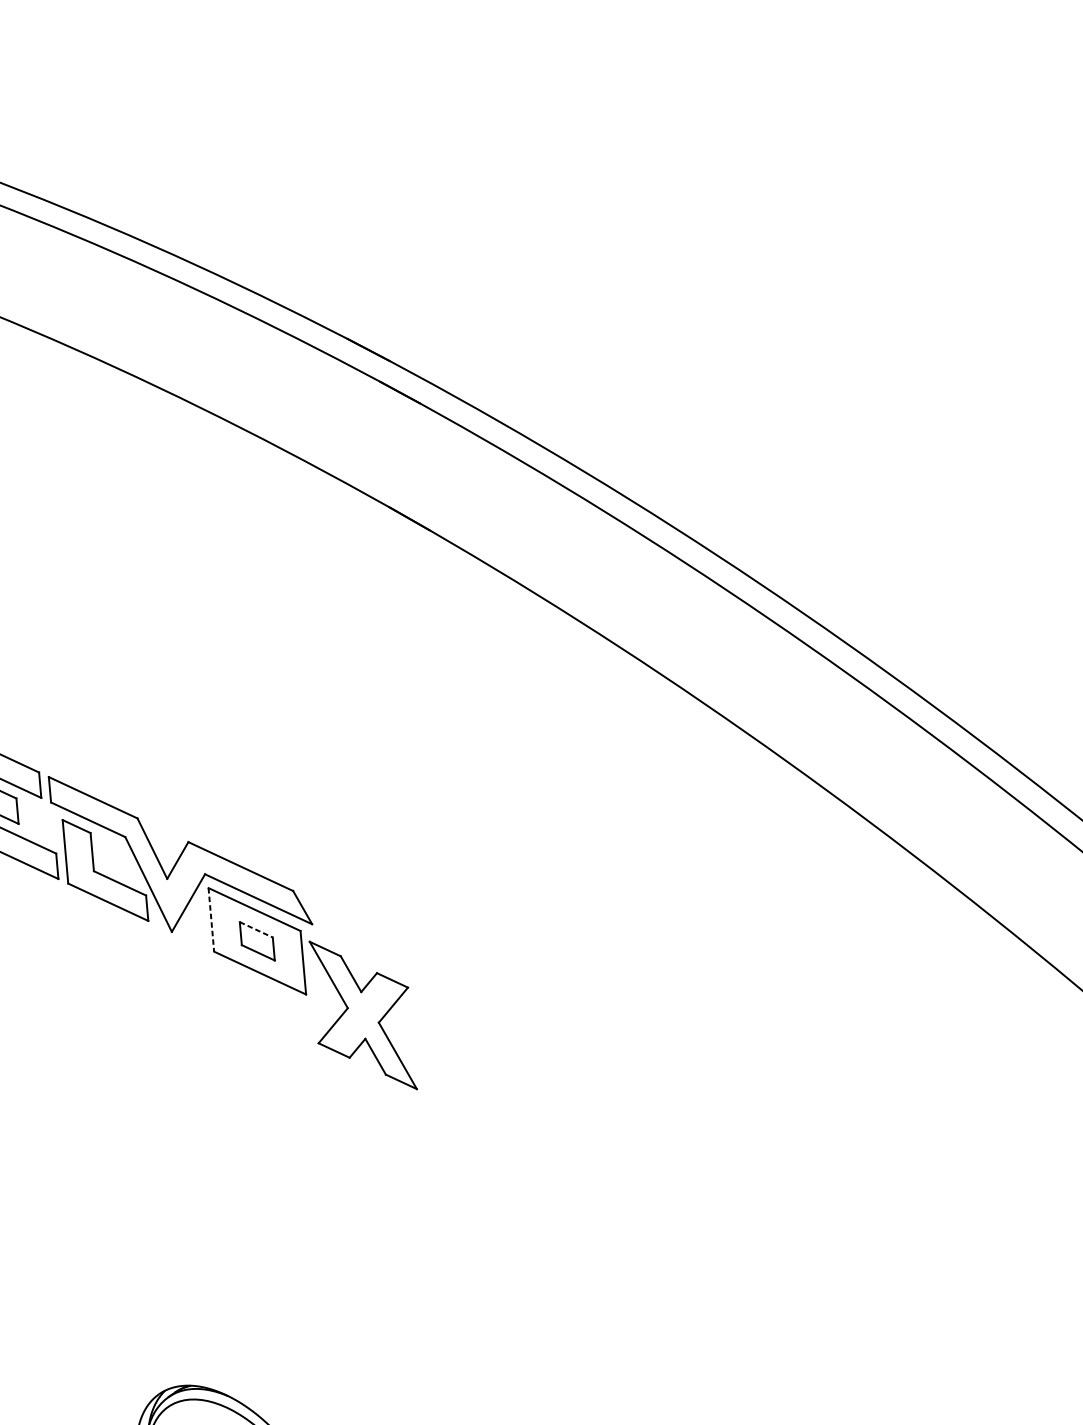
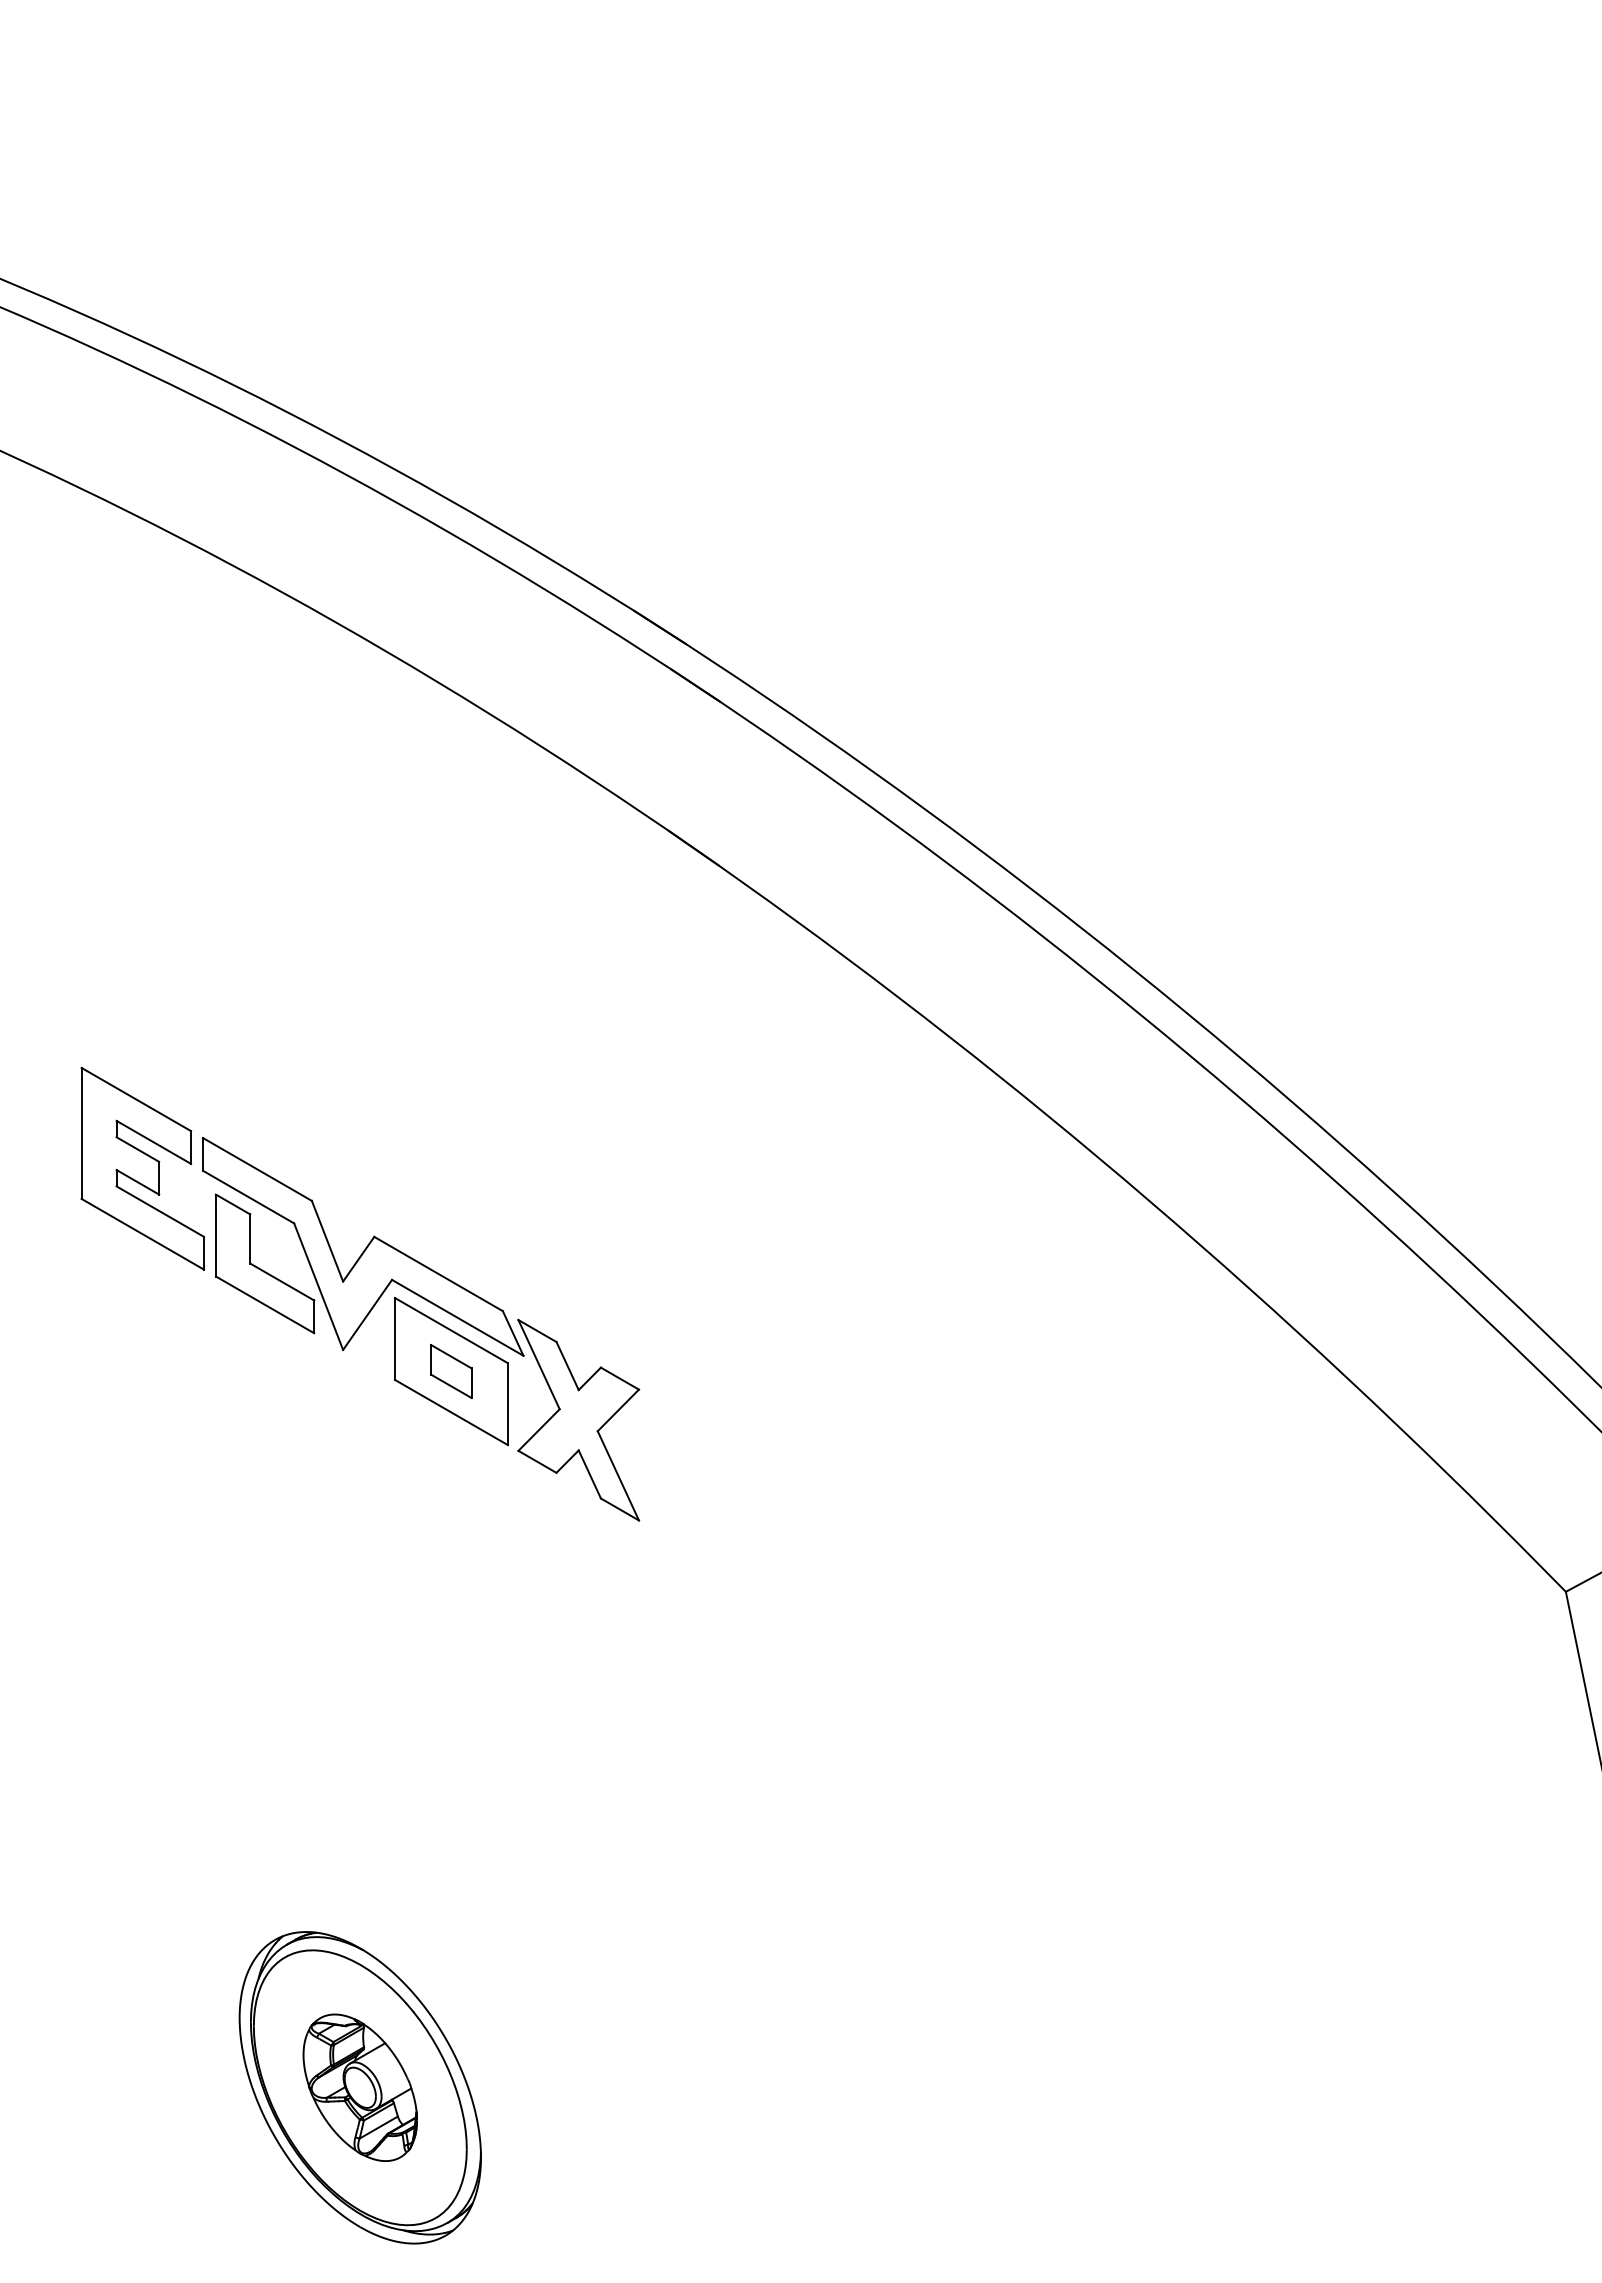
line: (210, 919) -> (394, 1338), dashed -> solid
line: (256, 929) -> (451, 1356), dashed -> solid
part: (363, 1014) -> (578, 1419), moved

